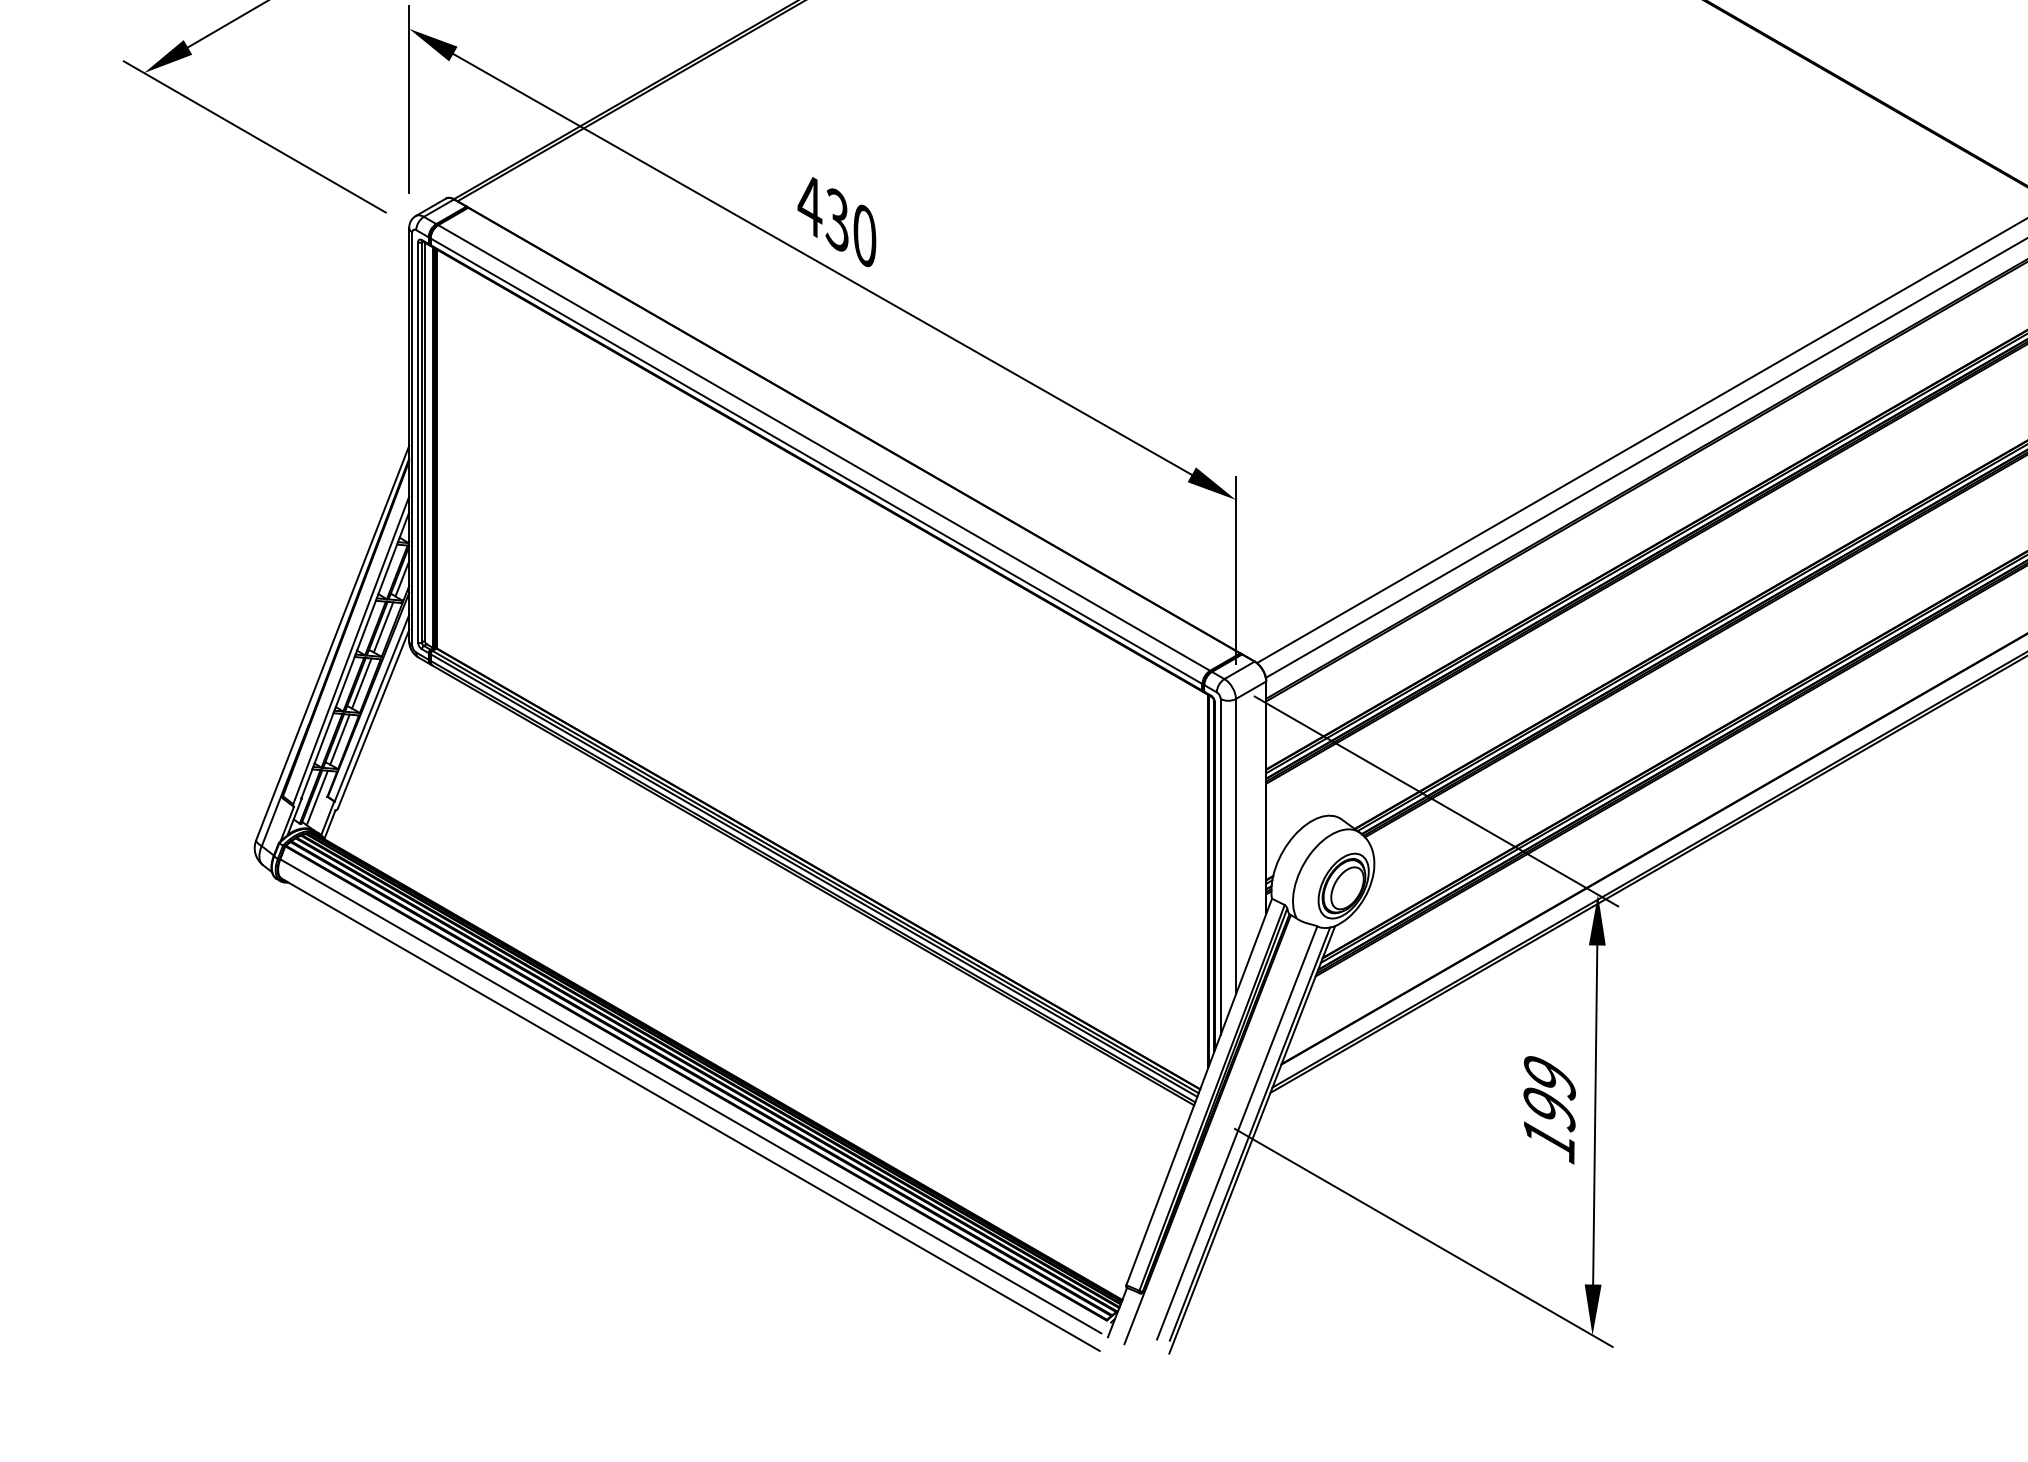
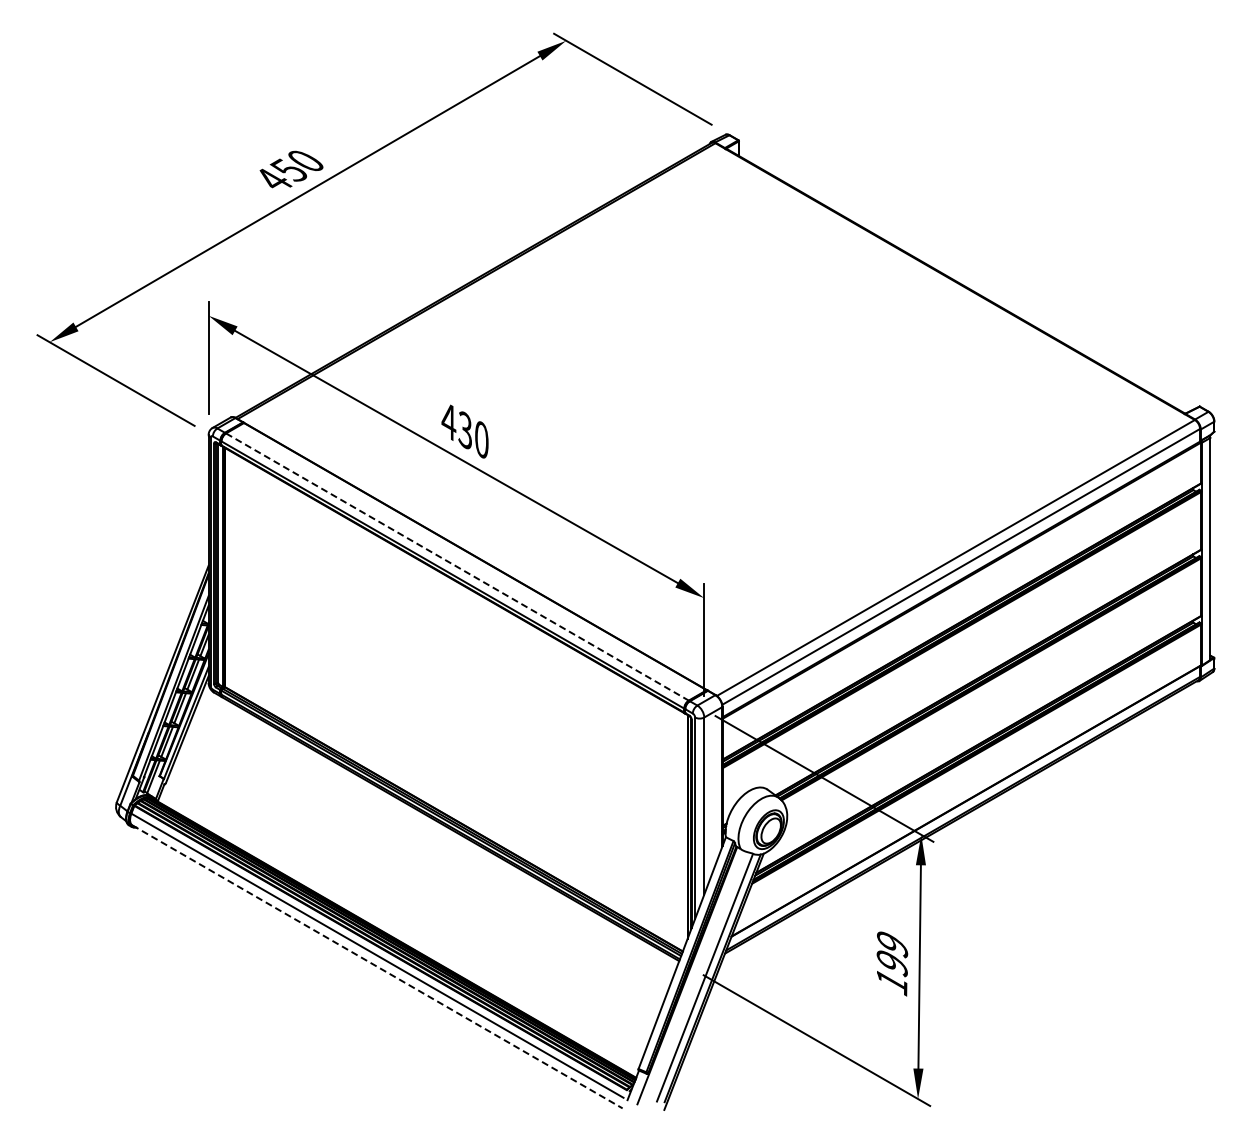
line: (824, 448) -> (457, 567), solid -> dashed
line: (690, 1115) -> (377, 967), solid -> dashed

